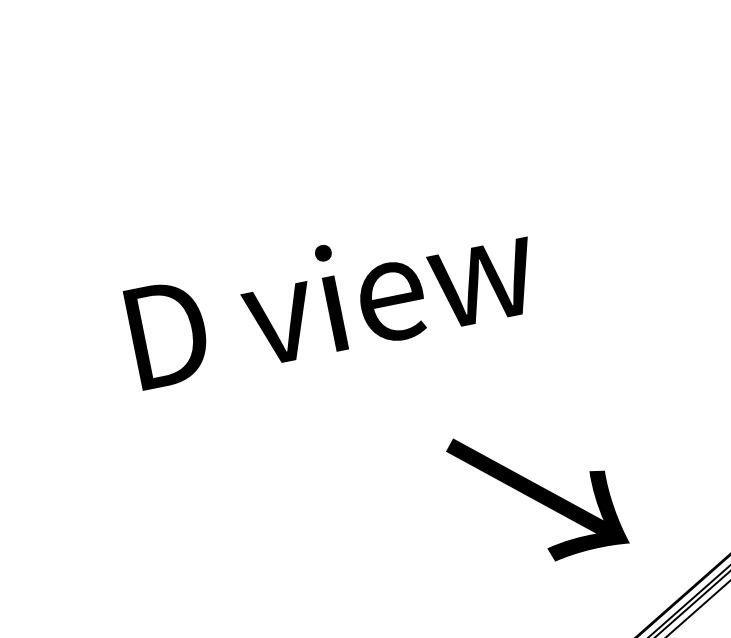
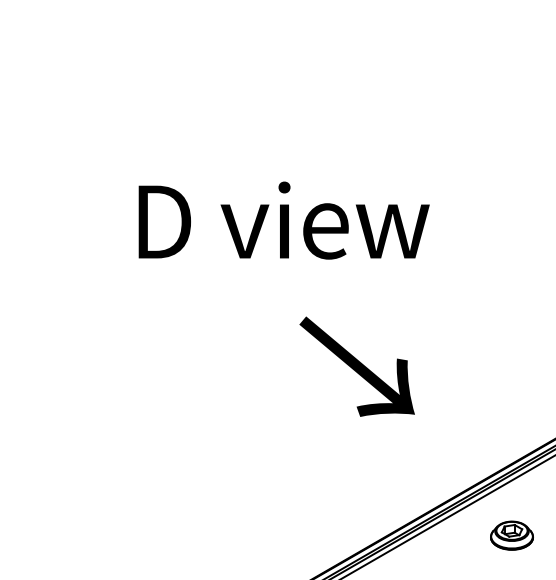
text: (536, 493) -> (356, 366), moved

